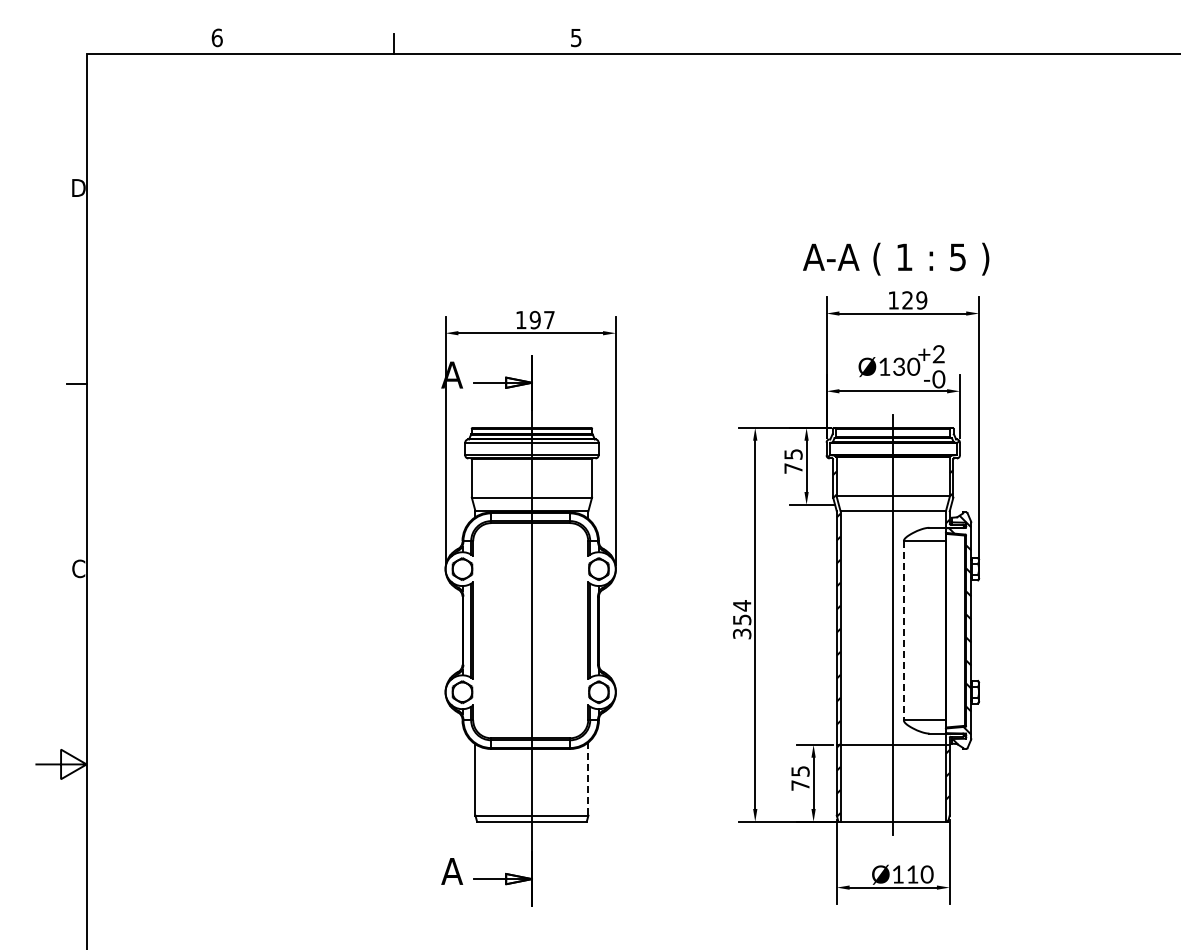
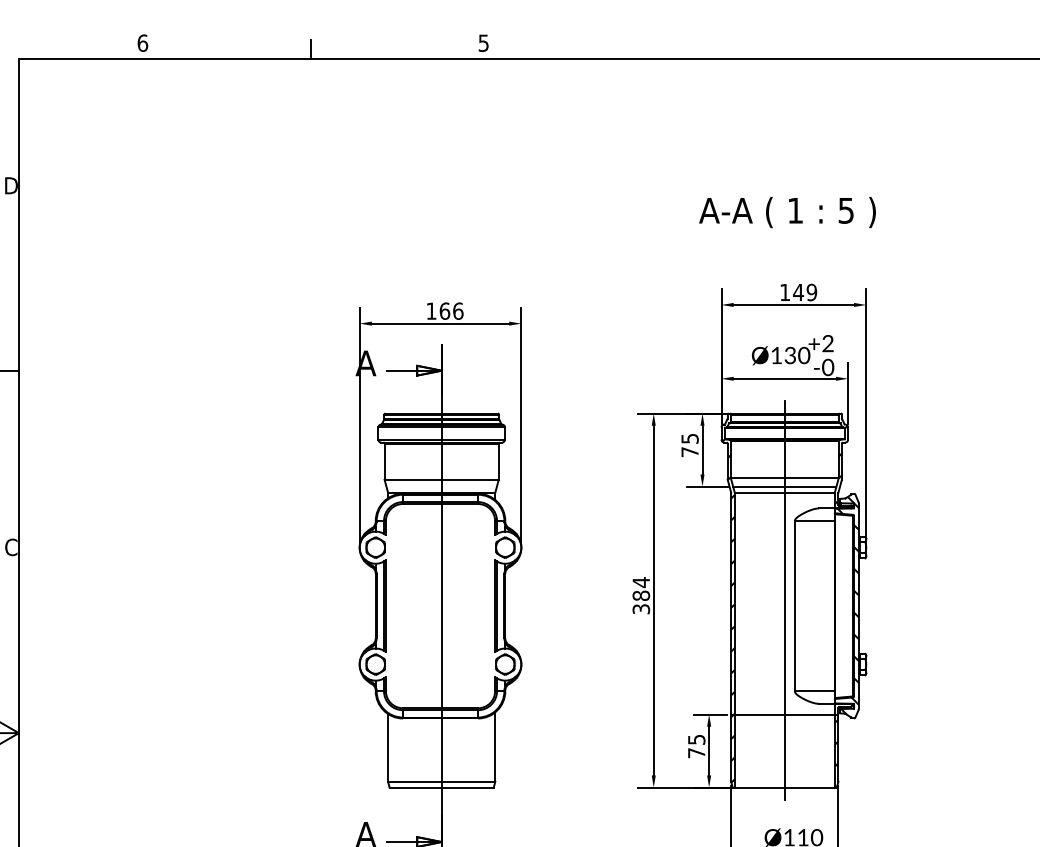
text: (896, 258) -> (787, 211), moved
text: (907, 300) -> (798, 292), 129 -> 149
text: (542, 319) -> (451, 310), 197 -> 166
line: (892, 504) -> (784, 486), added
text: (742, 619) -> (641, 595), 354 -> 384
line: (903, 630) -> (794, 605), dashed -> solid
line: (588, 779) -> (495, 747), dashed -> solid

